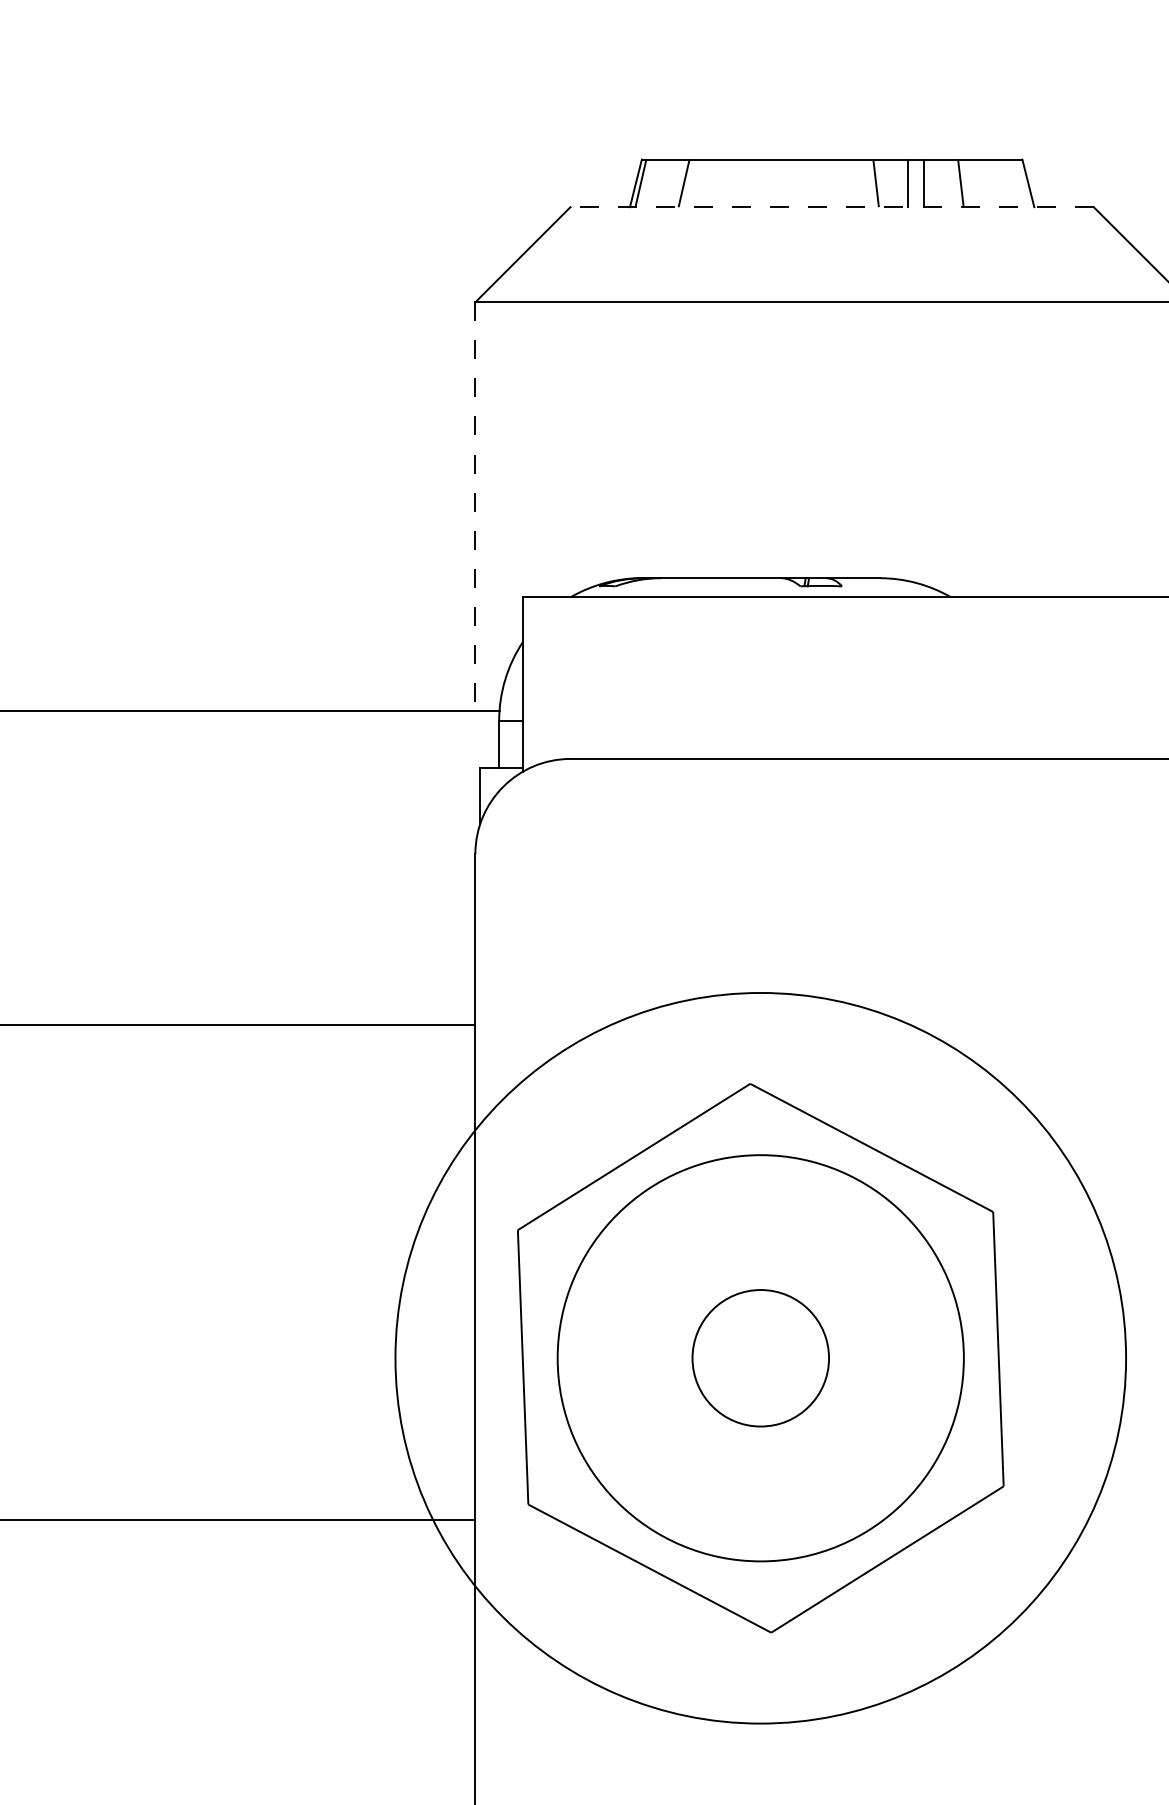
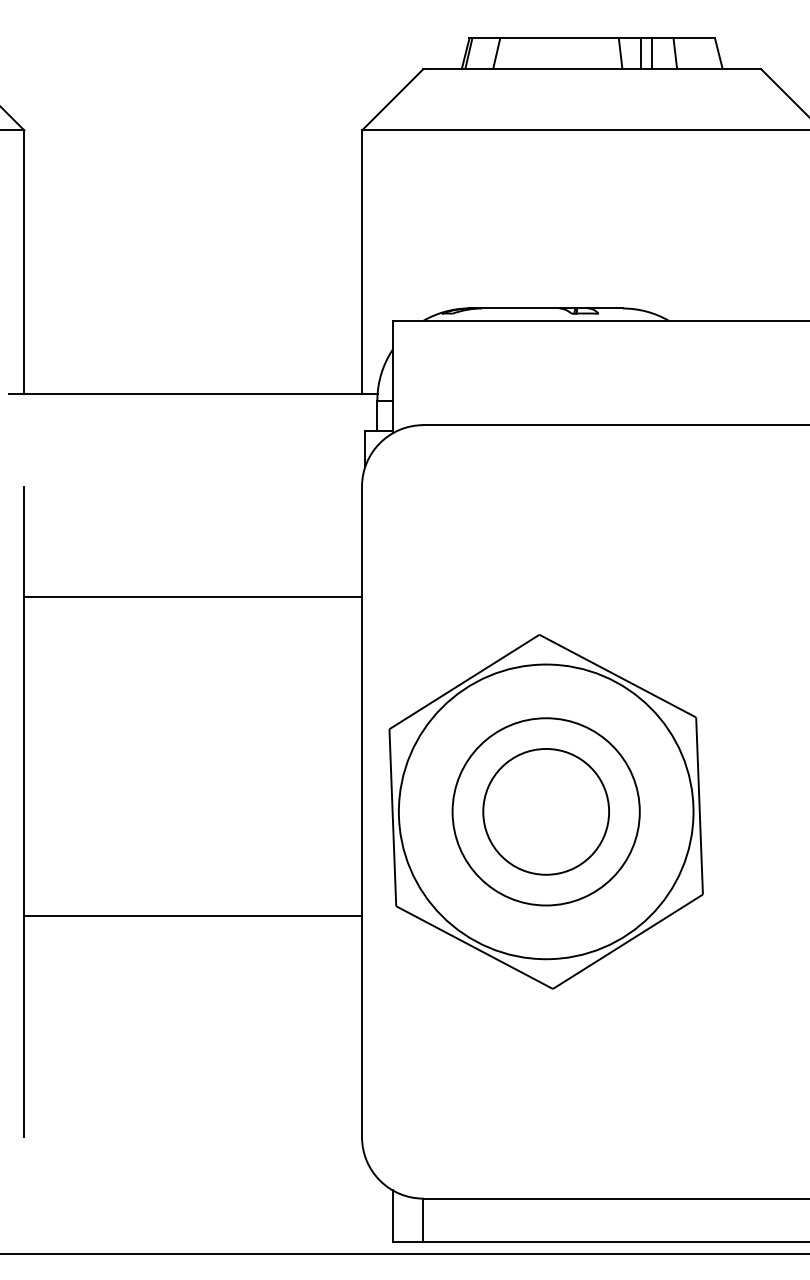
line: (832, 207) -> (592, 69), dashed -> solid
line: (476, 506) -> (362, 262), dashed -> solid
circle: (759, 1357) -> (545, 811), size x0.62
circle: (759, 1357) -> (545, 811), size x0.71
circle: (761, 1357) -> (546, 811), size x1.43

